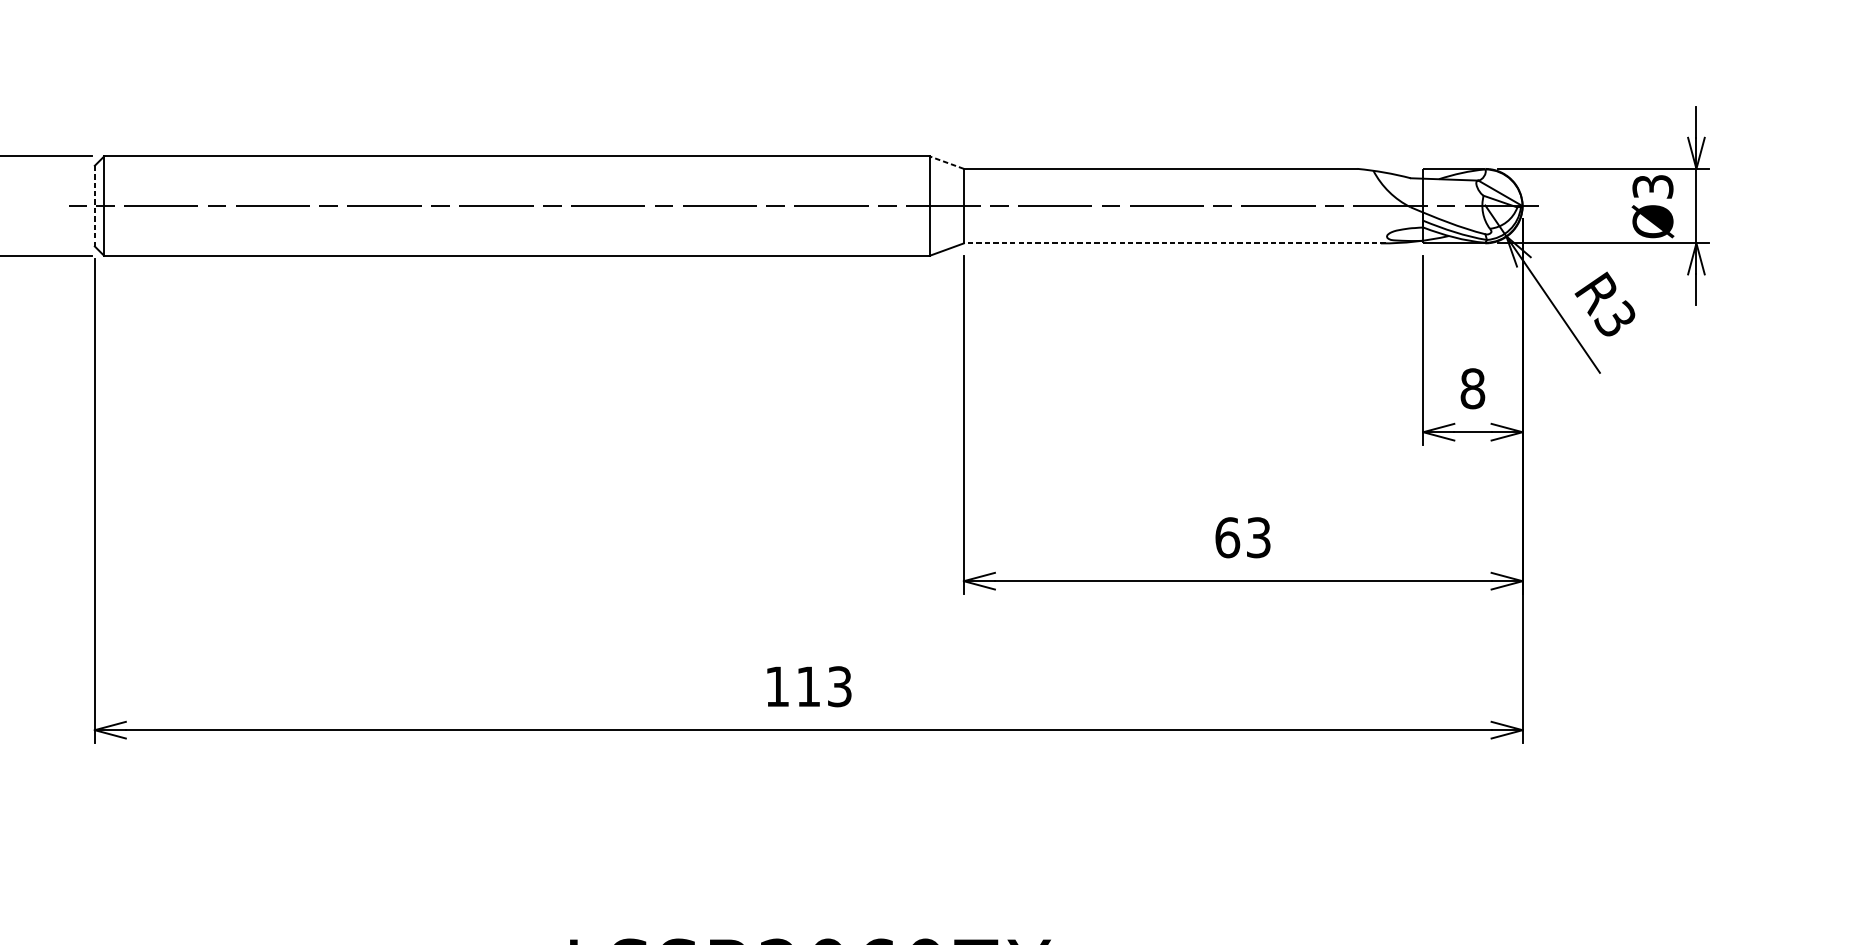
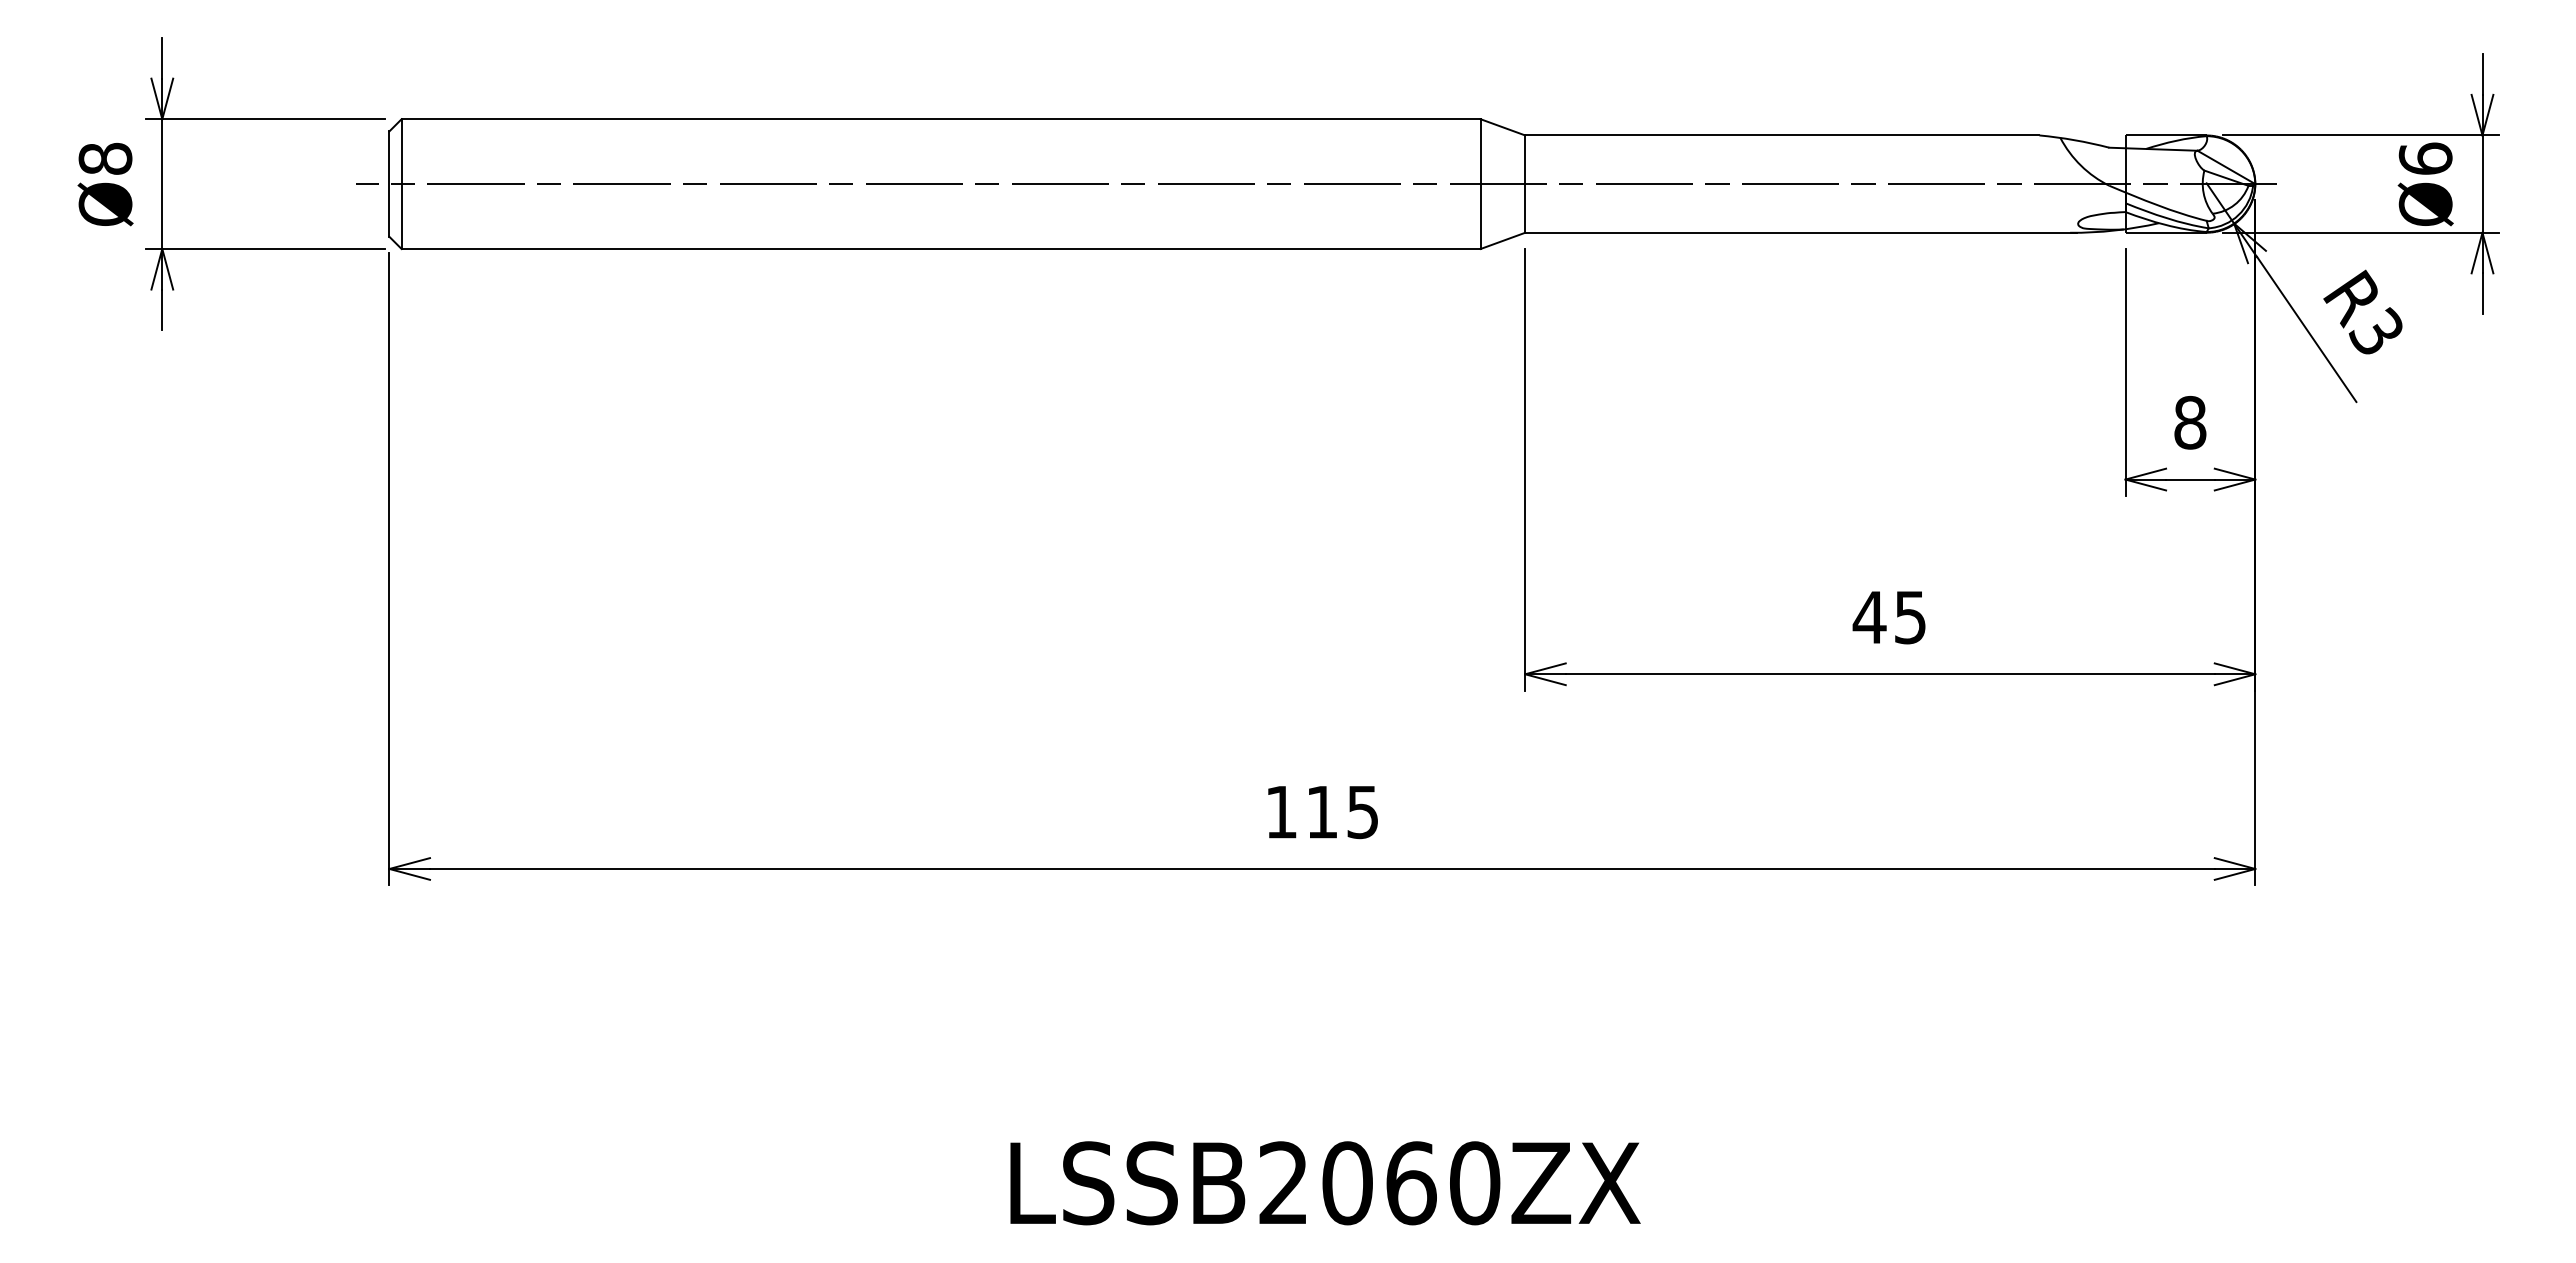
line: (946, 162) -> (1502, 127), dashed -> solid
text: (1652, 186) -> (2425, 158), Ø3 -> Ø6
line: (94, 206) -> (389, 184), dashed -> solid
line: (1174, 243) -> (1800, 232), dashed -> solid
text: (1241, 537) -> (1888, 617), 63 -> 45
text: (840, 686) -> (1363, 811), 113 -> 115

